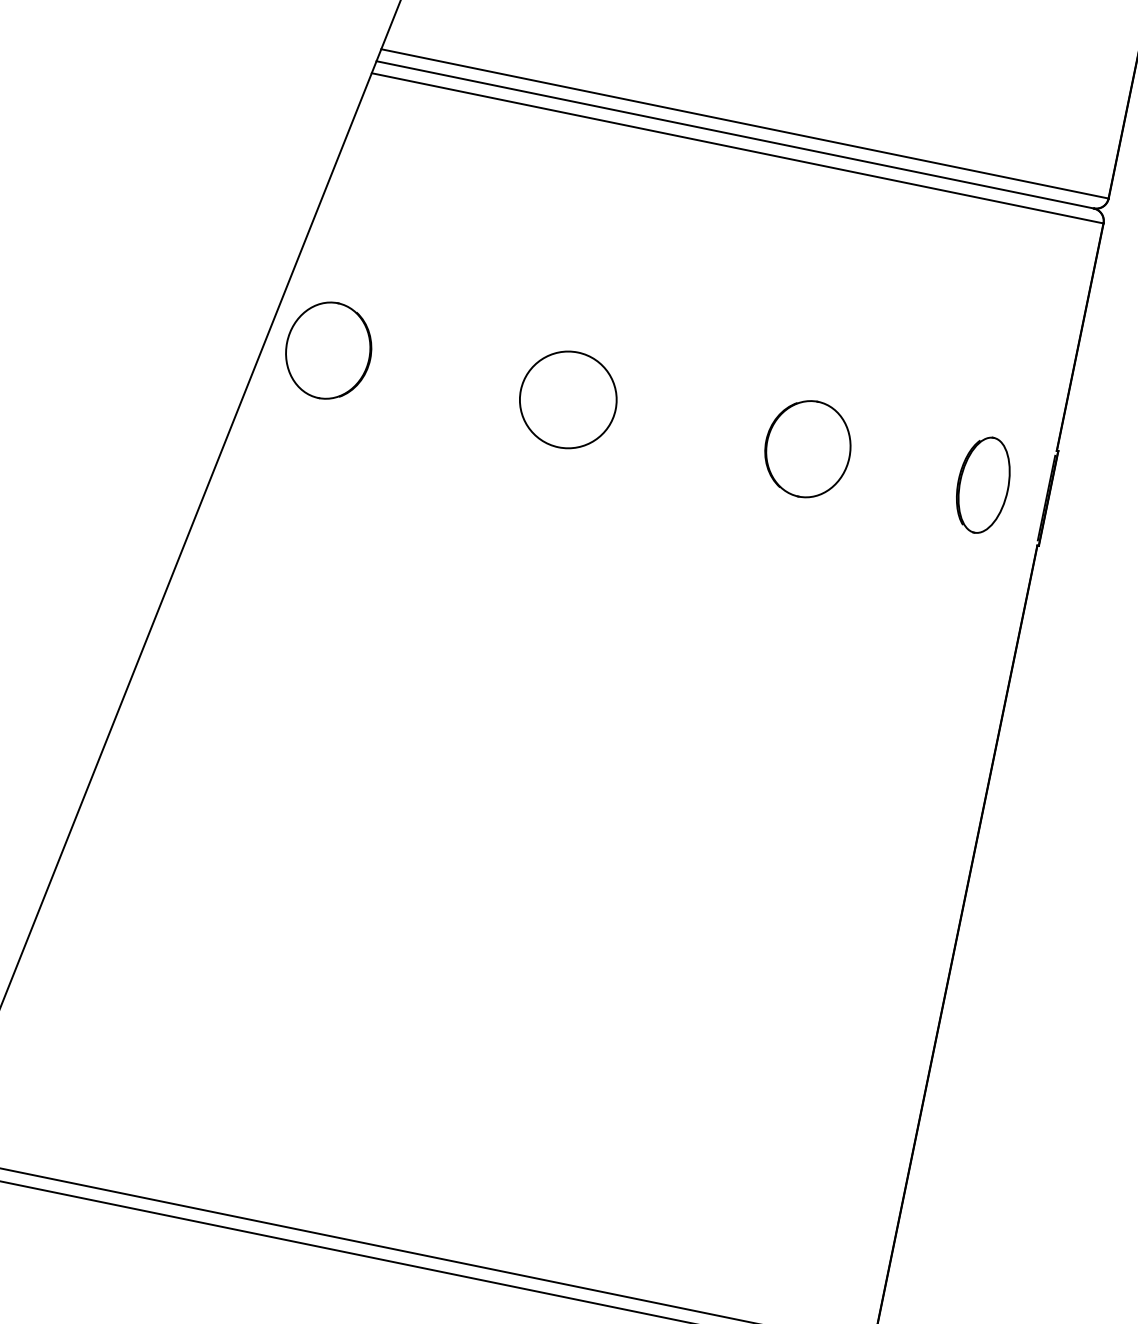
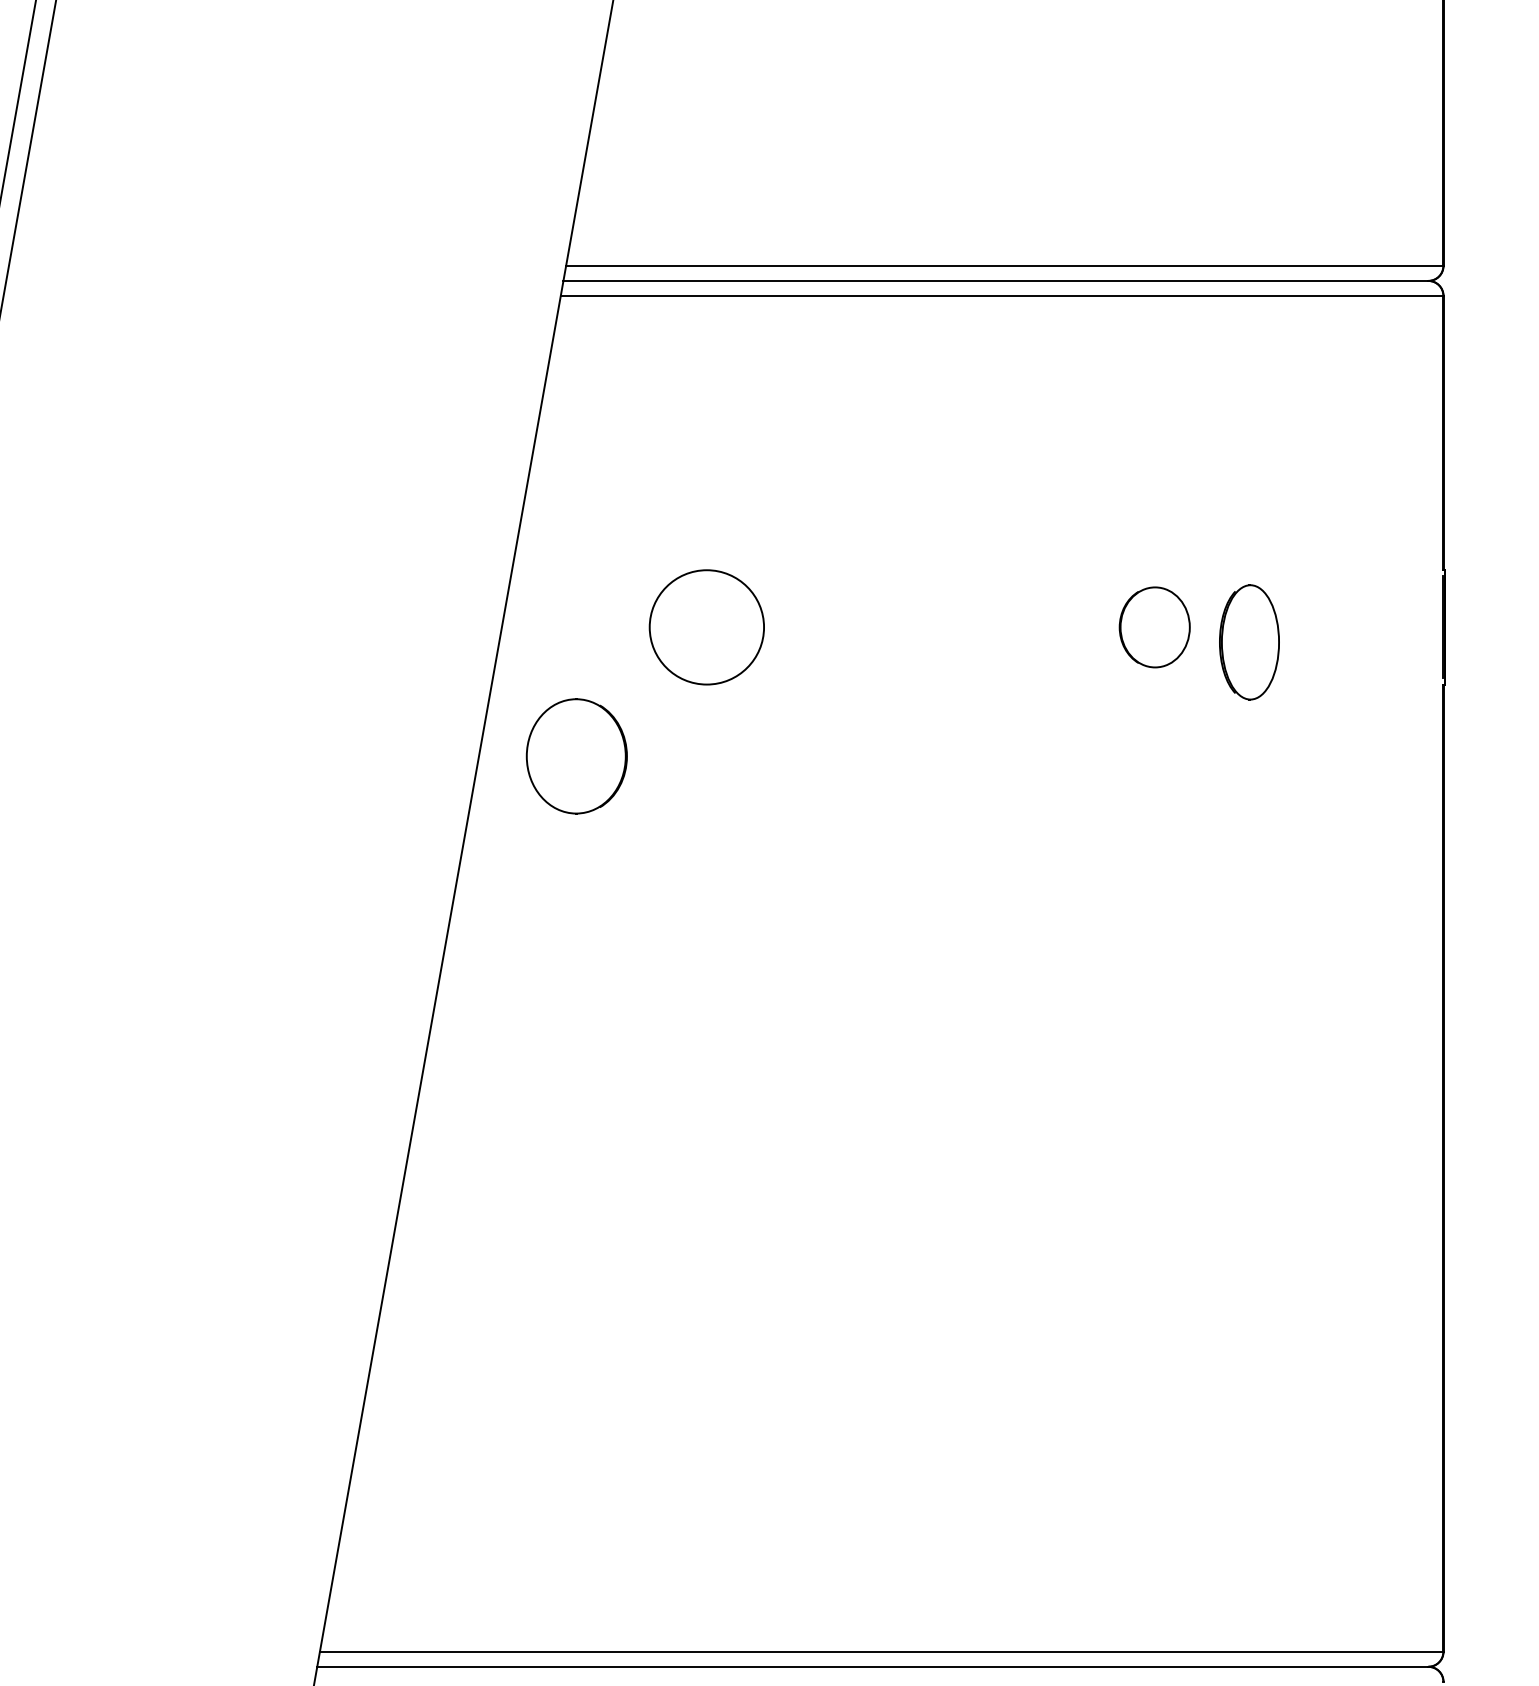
part: (328, 350) -> (576, 756), moved
circle: (567, 399) -> (706, 627), moved
part: (807, 449) -> (1154, 627), size x0.7
part: (983, 485) -> (1249, 642), moved

